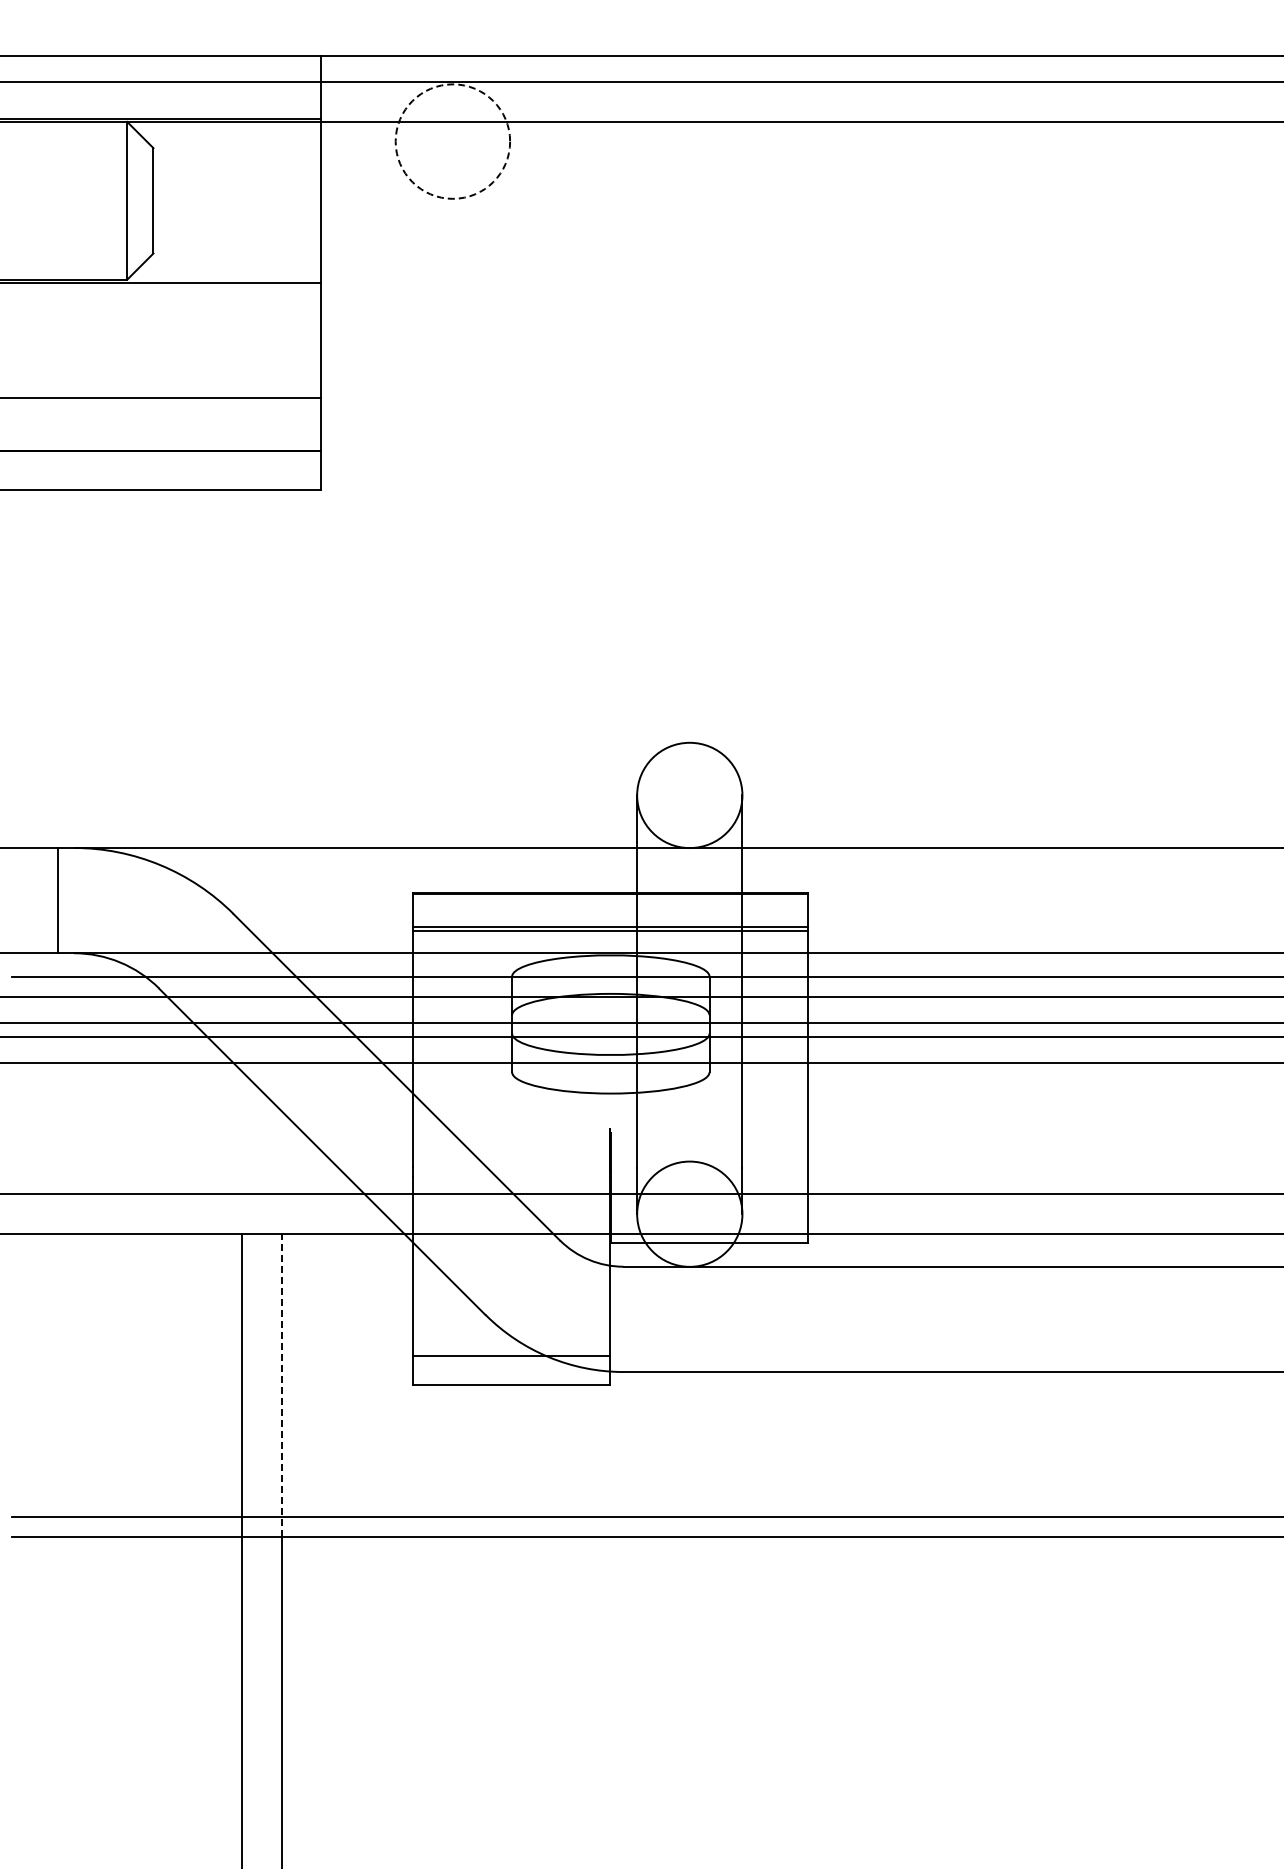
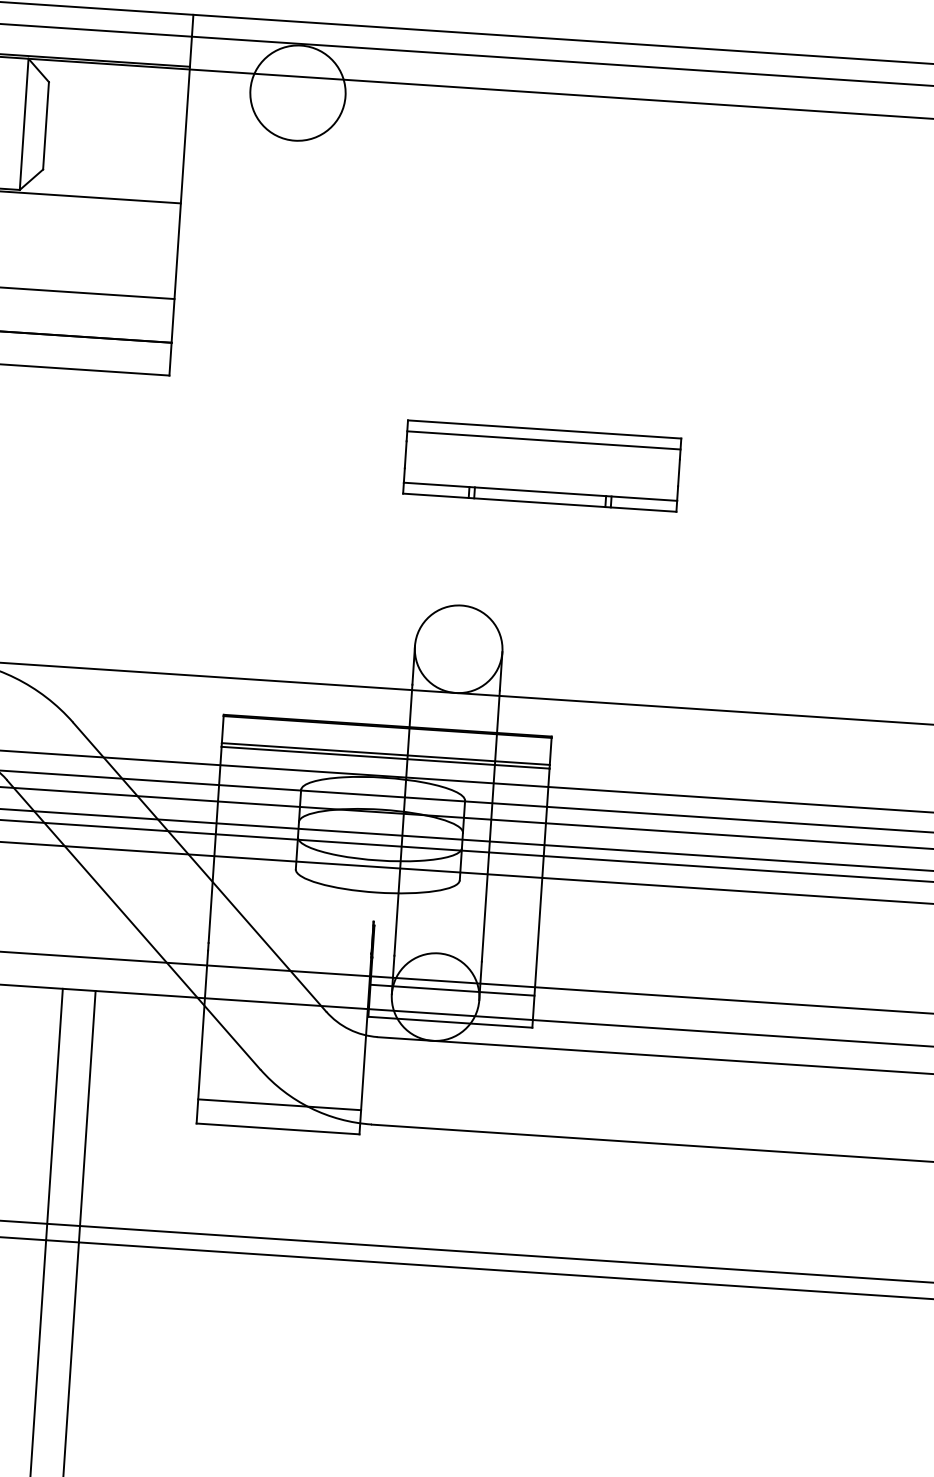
circle: (452, 141) -> (297, 93), dashed -> solid
part: (775, 568) -> (542, 465), added
line: (709, 1204) -> (452, 990), added
line: (281, 1384) -> (87, 1116), dashed -> solid

